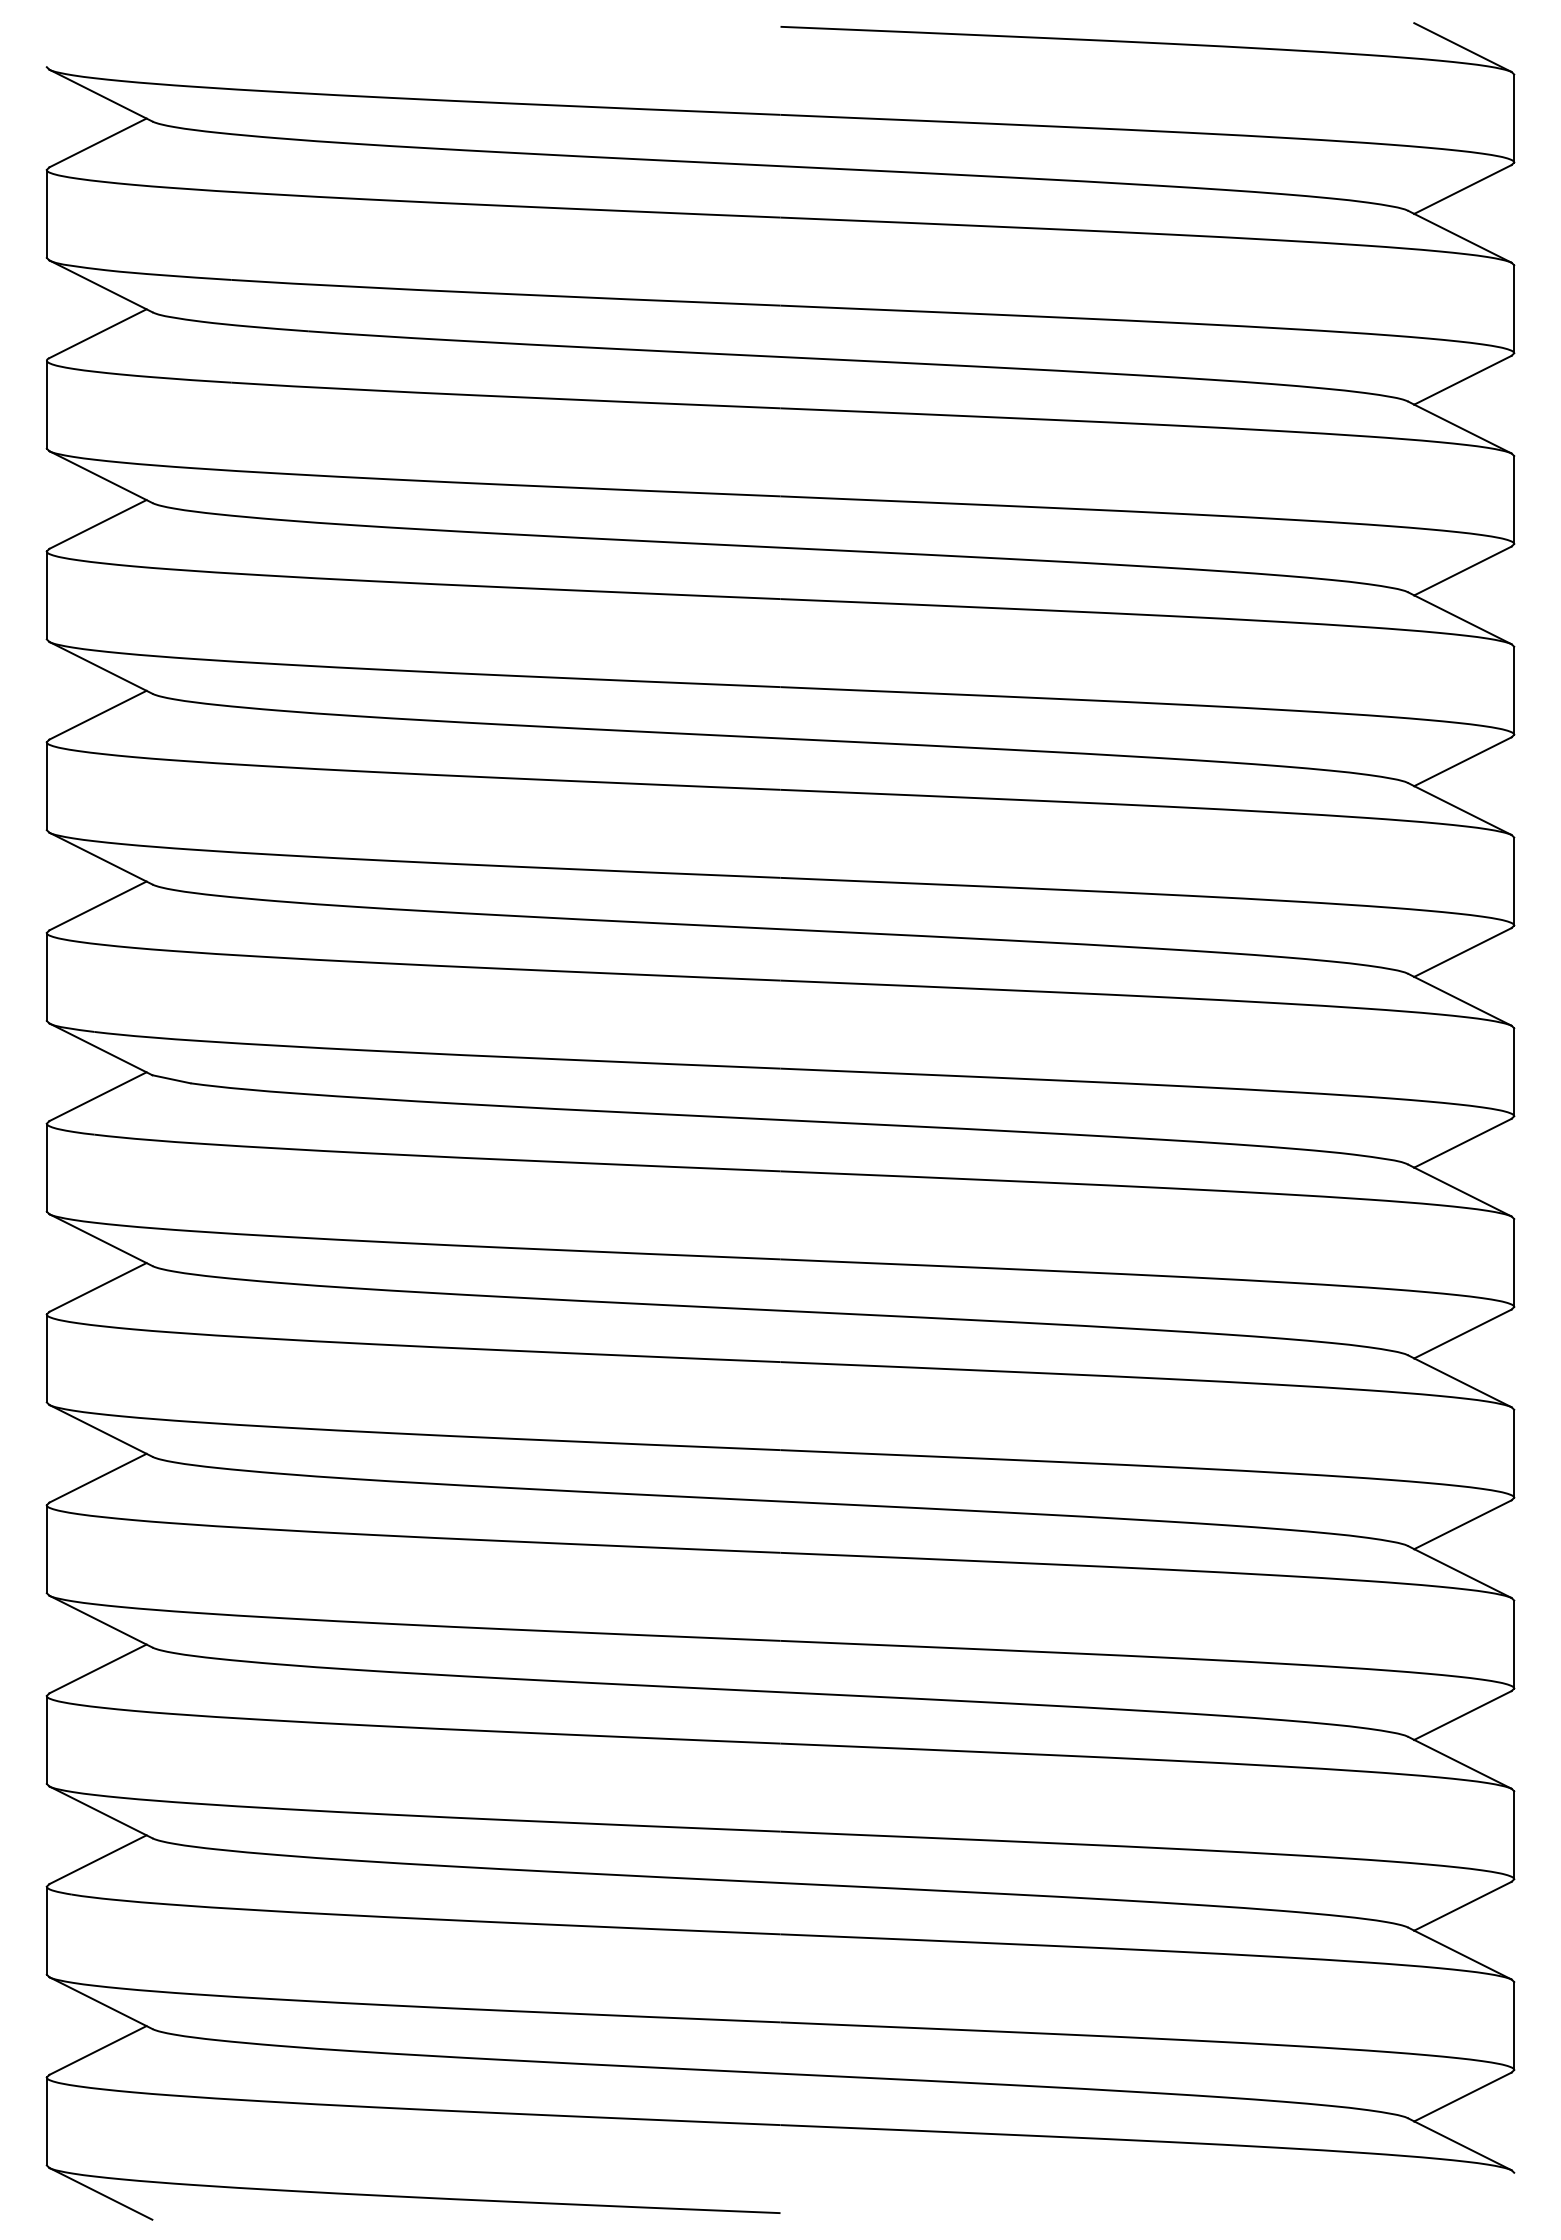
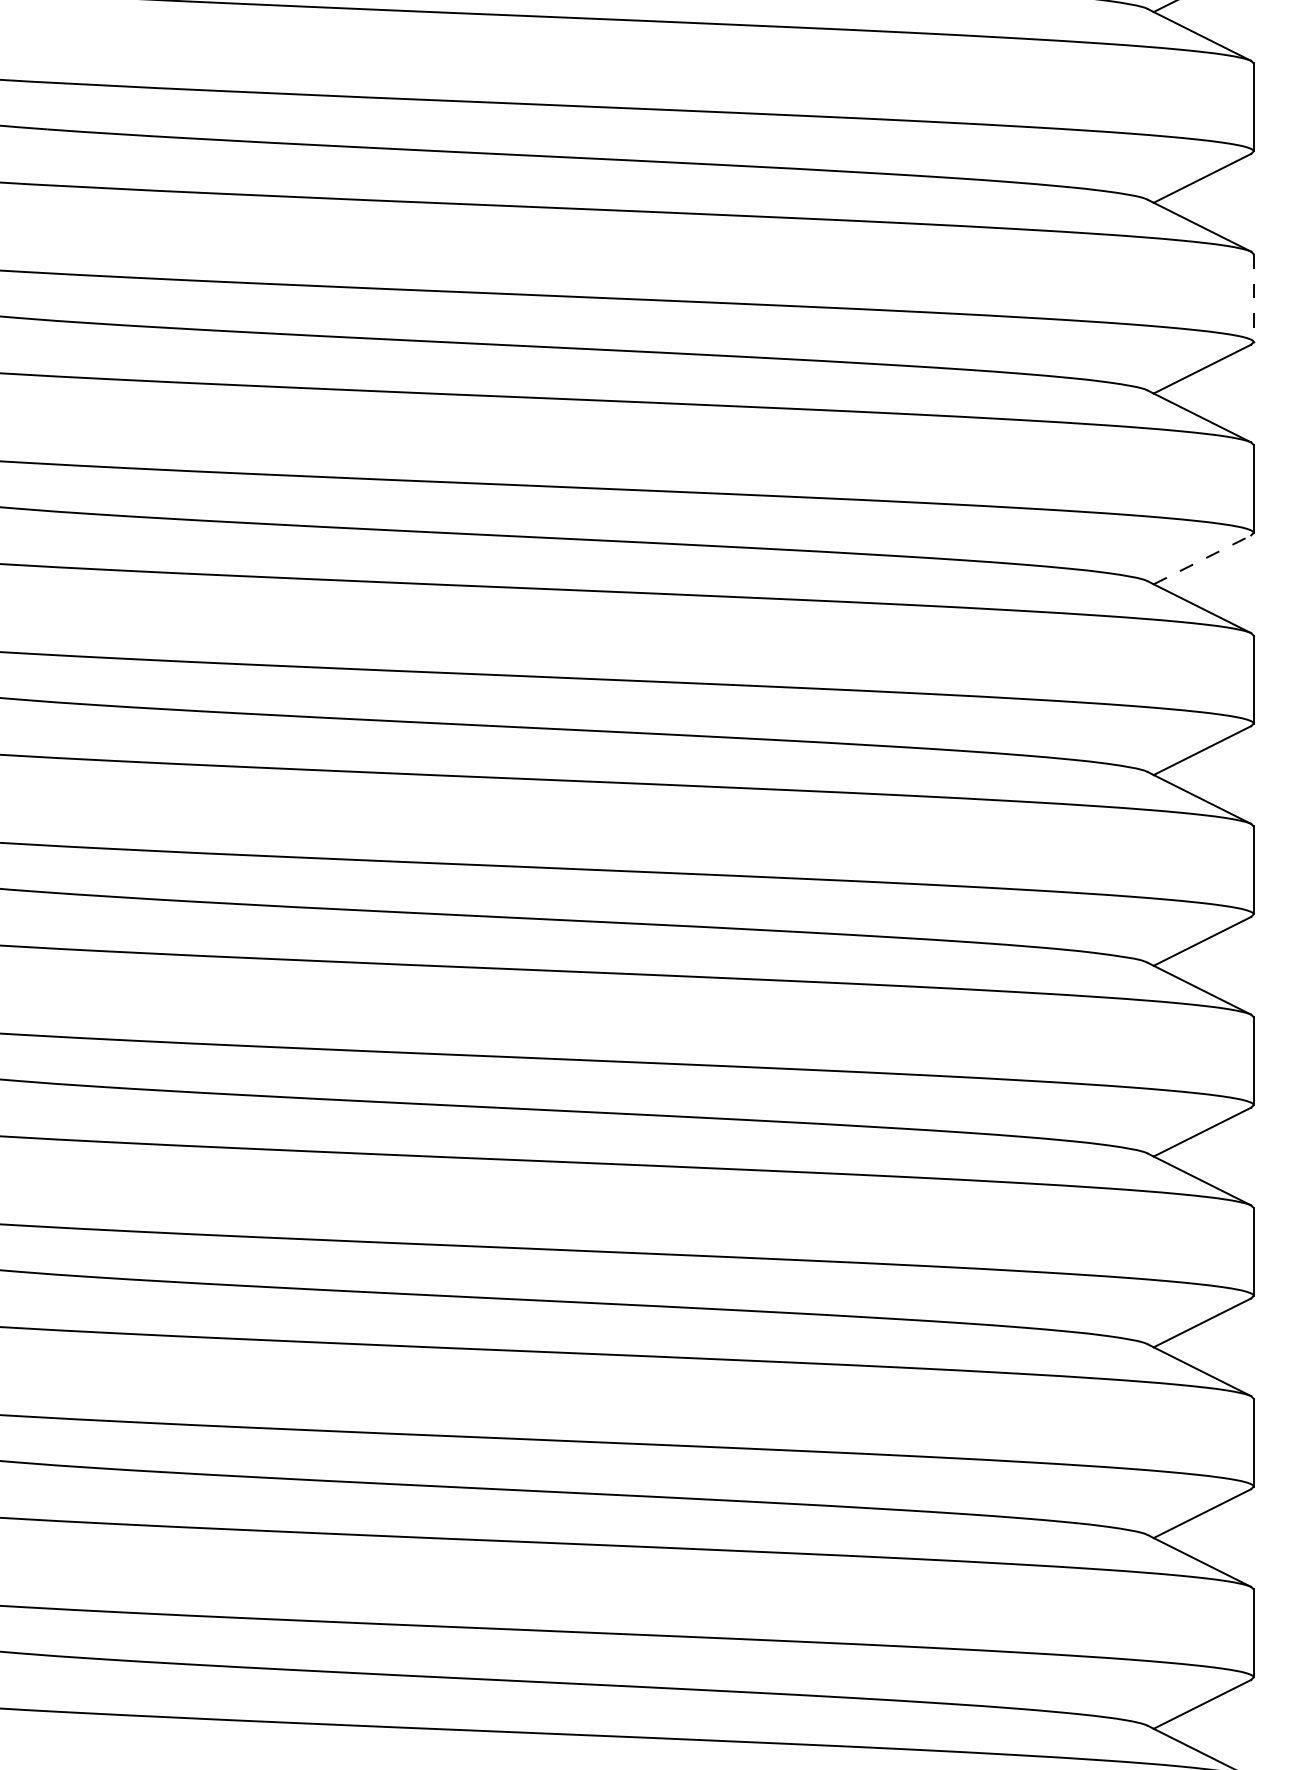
line: (1514, 500) -> (1253, 298), solid -> dashed
line: (1463, 761) -> (1202, 559), solid -> dashed

